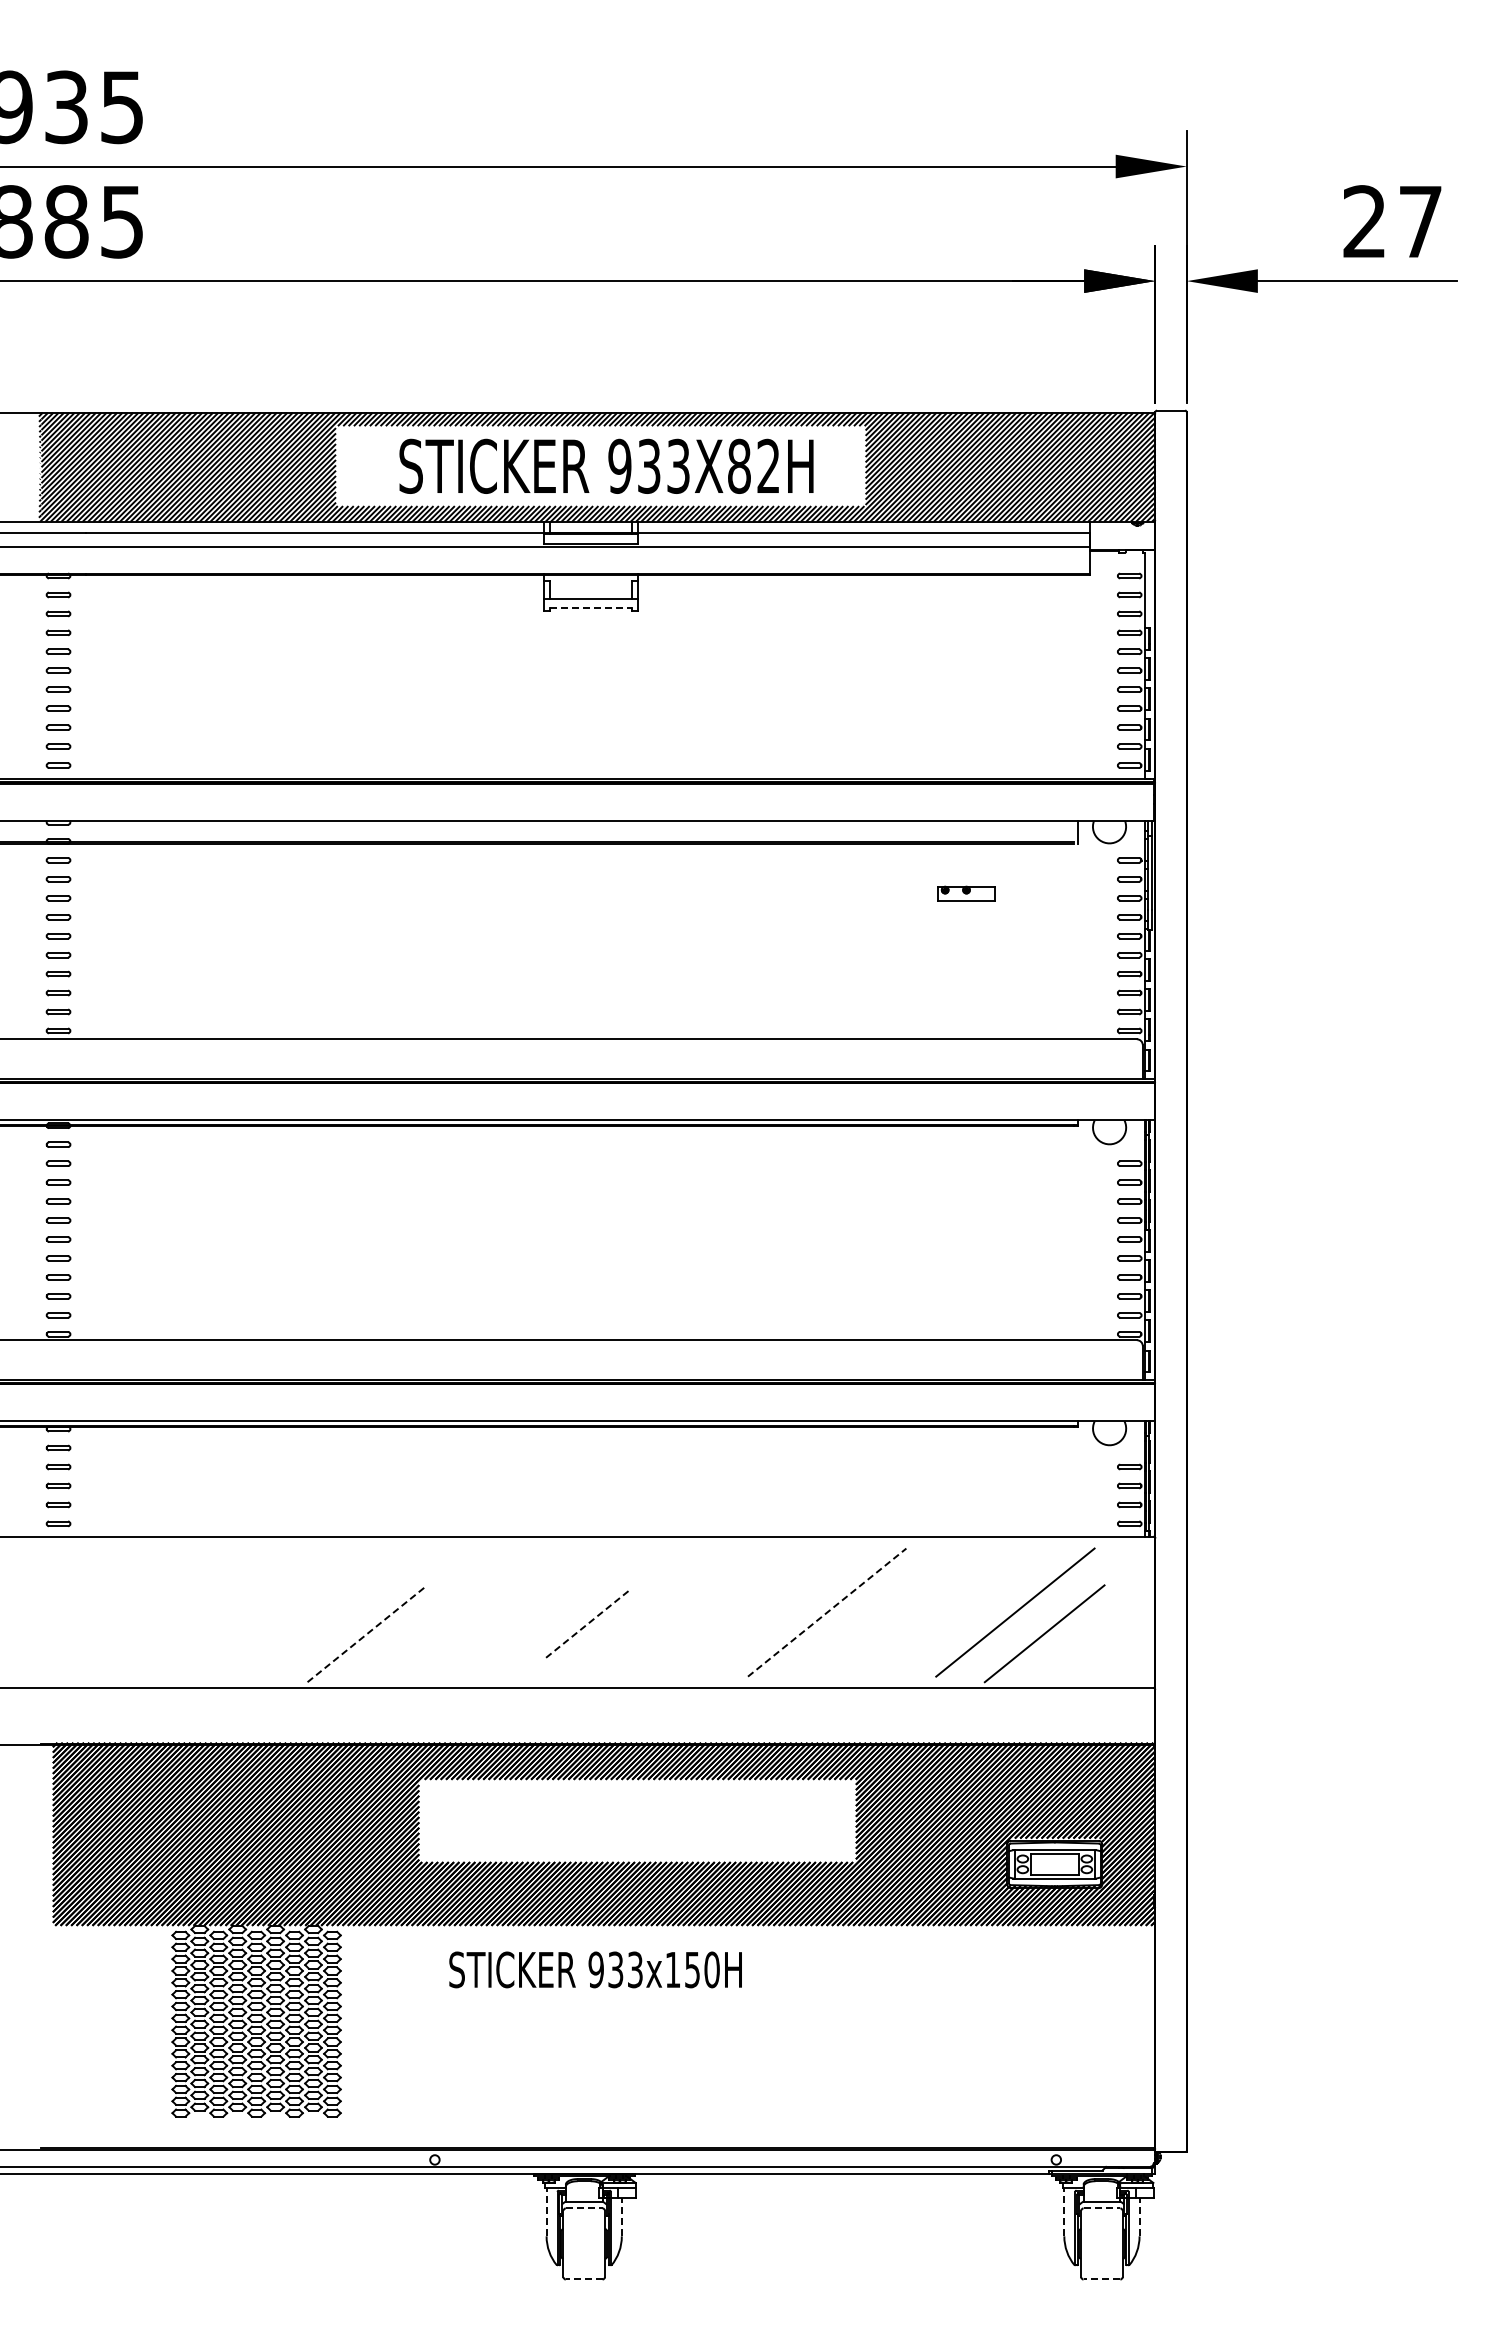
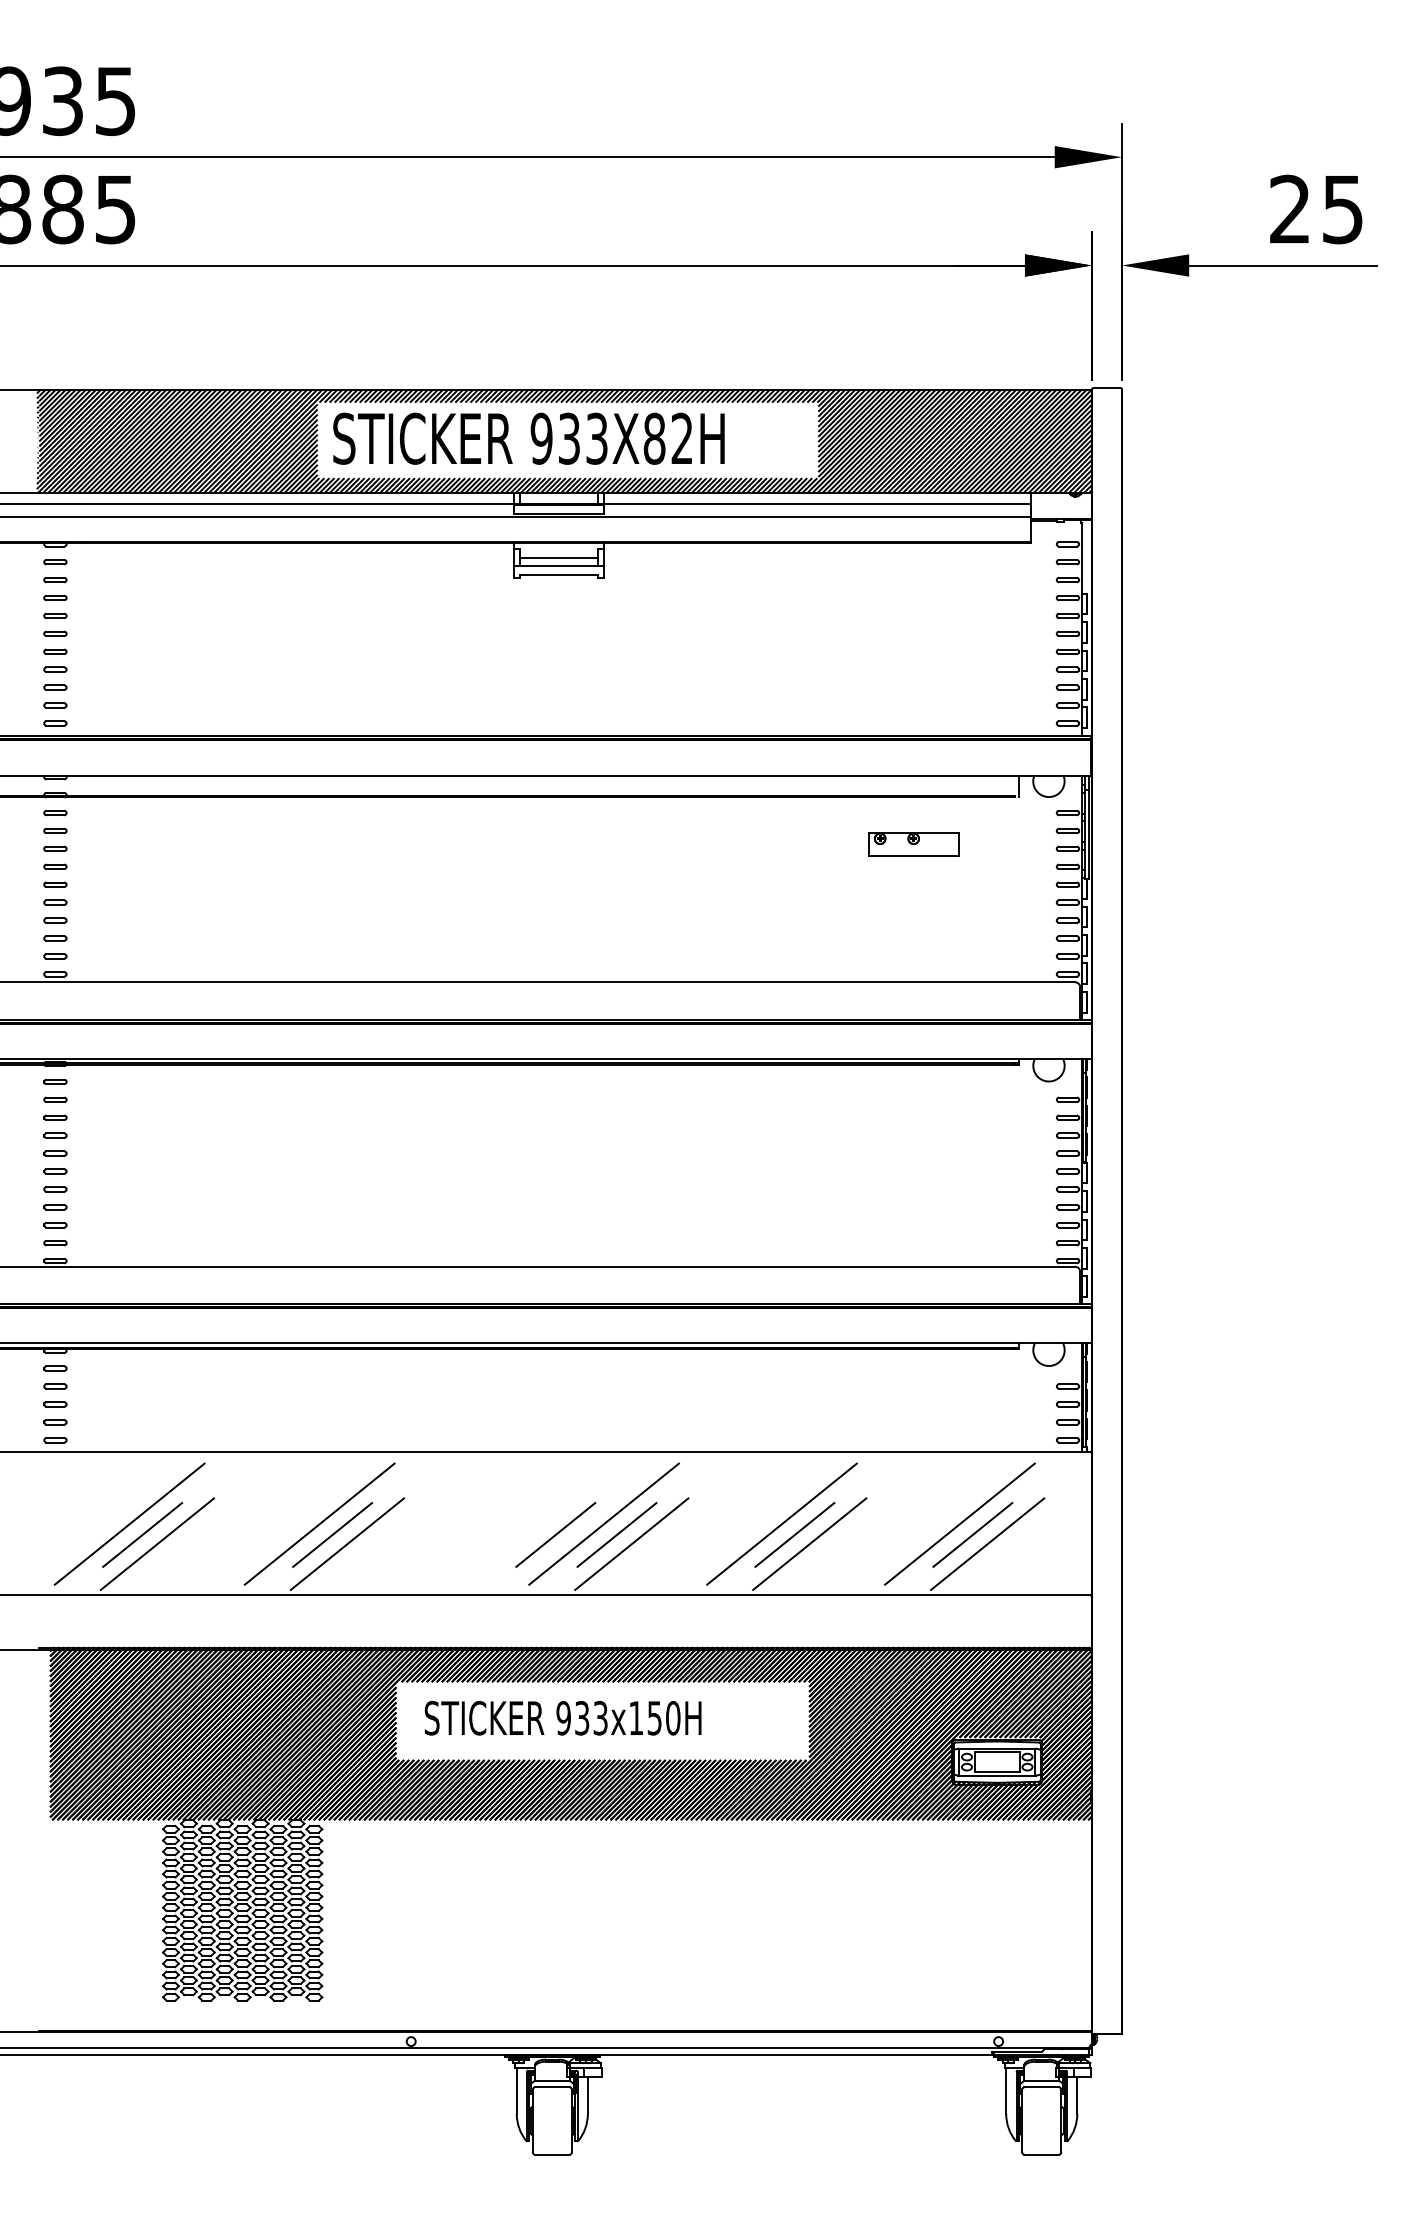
text: (1420, 222) -> (1342, 210), 27 -> 25
text: (606, 465) -> (528, 437), moved
line: (590, 590) -> (558, 557), added
line: (591, 608) -> (559, 574), dashed -> solid
part: (966, 893) -> (913, 844), size x1.67
line: (136, 1612) -> (129, 1524), added
line: (337, 1612) -> (319, 1524), added
line: (638, 1612) -> (603, 1524), added
line: (827, 1612) -> (782, 1524), dashed -> solid
line: (150, 1623) -> (142, 1534), added
line: (351, 1623) -> (332, 1534), added
line: (652, 1623) -> (616, 1534), added
line: (840, 1623) -> (794, 1534), added
line: (1028, 1623) -> (972, 1534), added
line: (587, 1624) -> (555, 1535), dashed -> solid
line: (166, 1633) -> (157, 1543), added
line: (367, 1633) -> (347, 1543), dashed -> solid
line: (668, 1633) -> (632, 1543), added
line: (856, 1633) -> (809, 1543), added
text: (595, 1969) -> (563, 1717), moved
line: (584, 2208) -> (552, 2087), dashed -> solid
line: (1102, 2208) -> (1042, 2087), dashed -> solid
line: (546, 2211) -> (516, 2090), dashed -> solid
line: (1064, 2211) -> (1006, 2090), dashed -> solid
line: (621, 2216) -> (587, 2095), dashed -> solid
line: (1139, 2216) -> (1077, 2095), dashed -> solid
line: (583, 2279) -> (551, 2154), dashed -> solid
line: (1101, 2279) -> (1041, 2154), dashed -> solid

